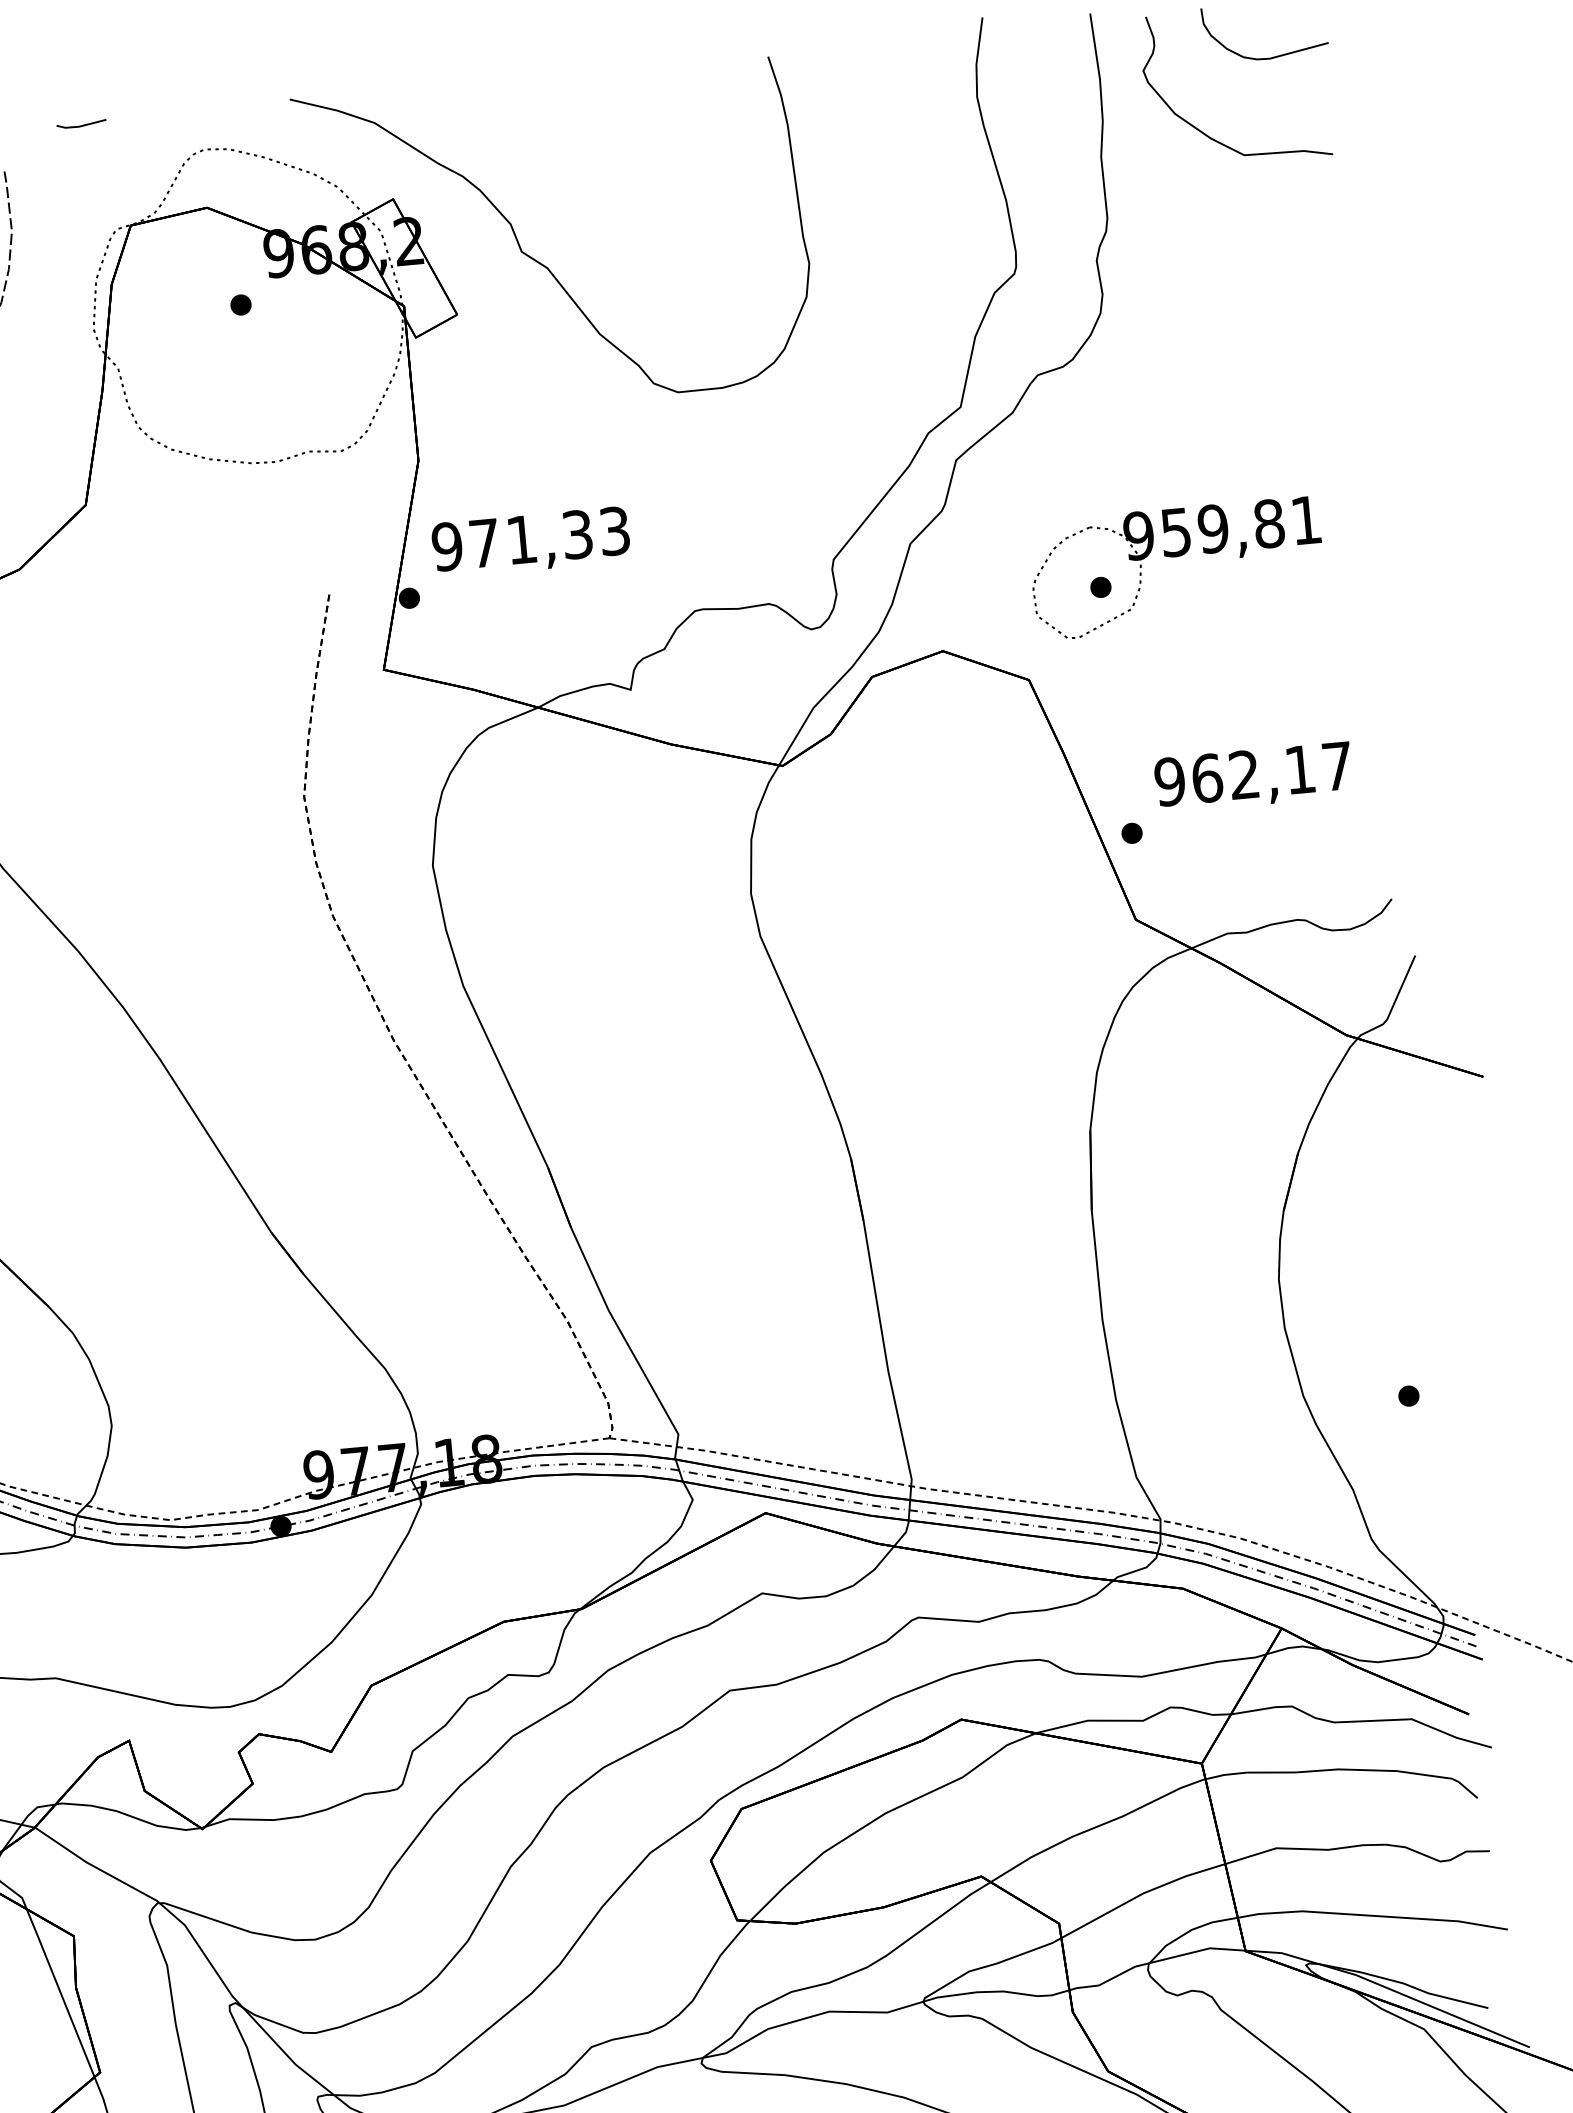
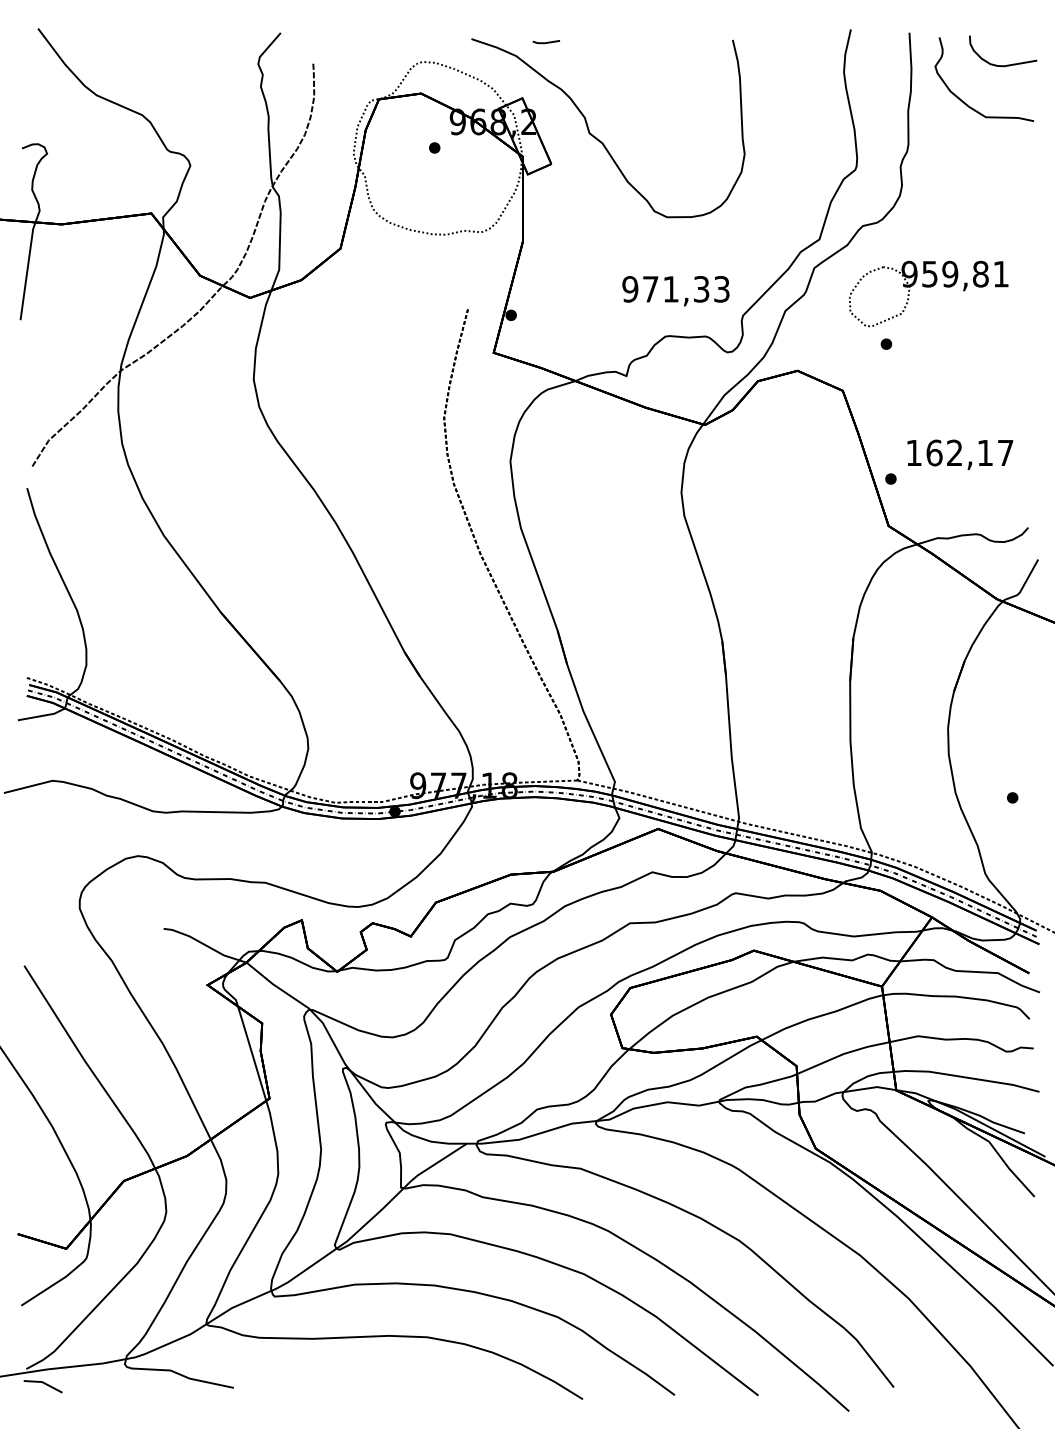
line: (81, 125) -> (546, 42), moved
text: (530, 543) -> (675, 291), moved
part: (1176, 567) -> (928, 293), moved
text: (1170, 780) -> (914, 452), 962,17 -> 162,17

